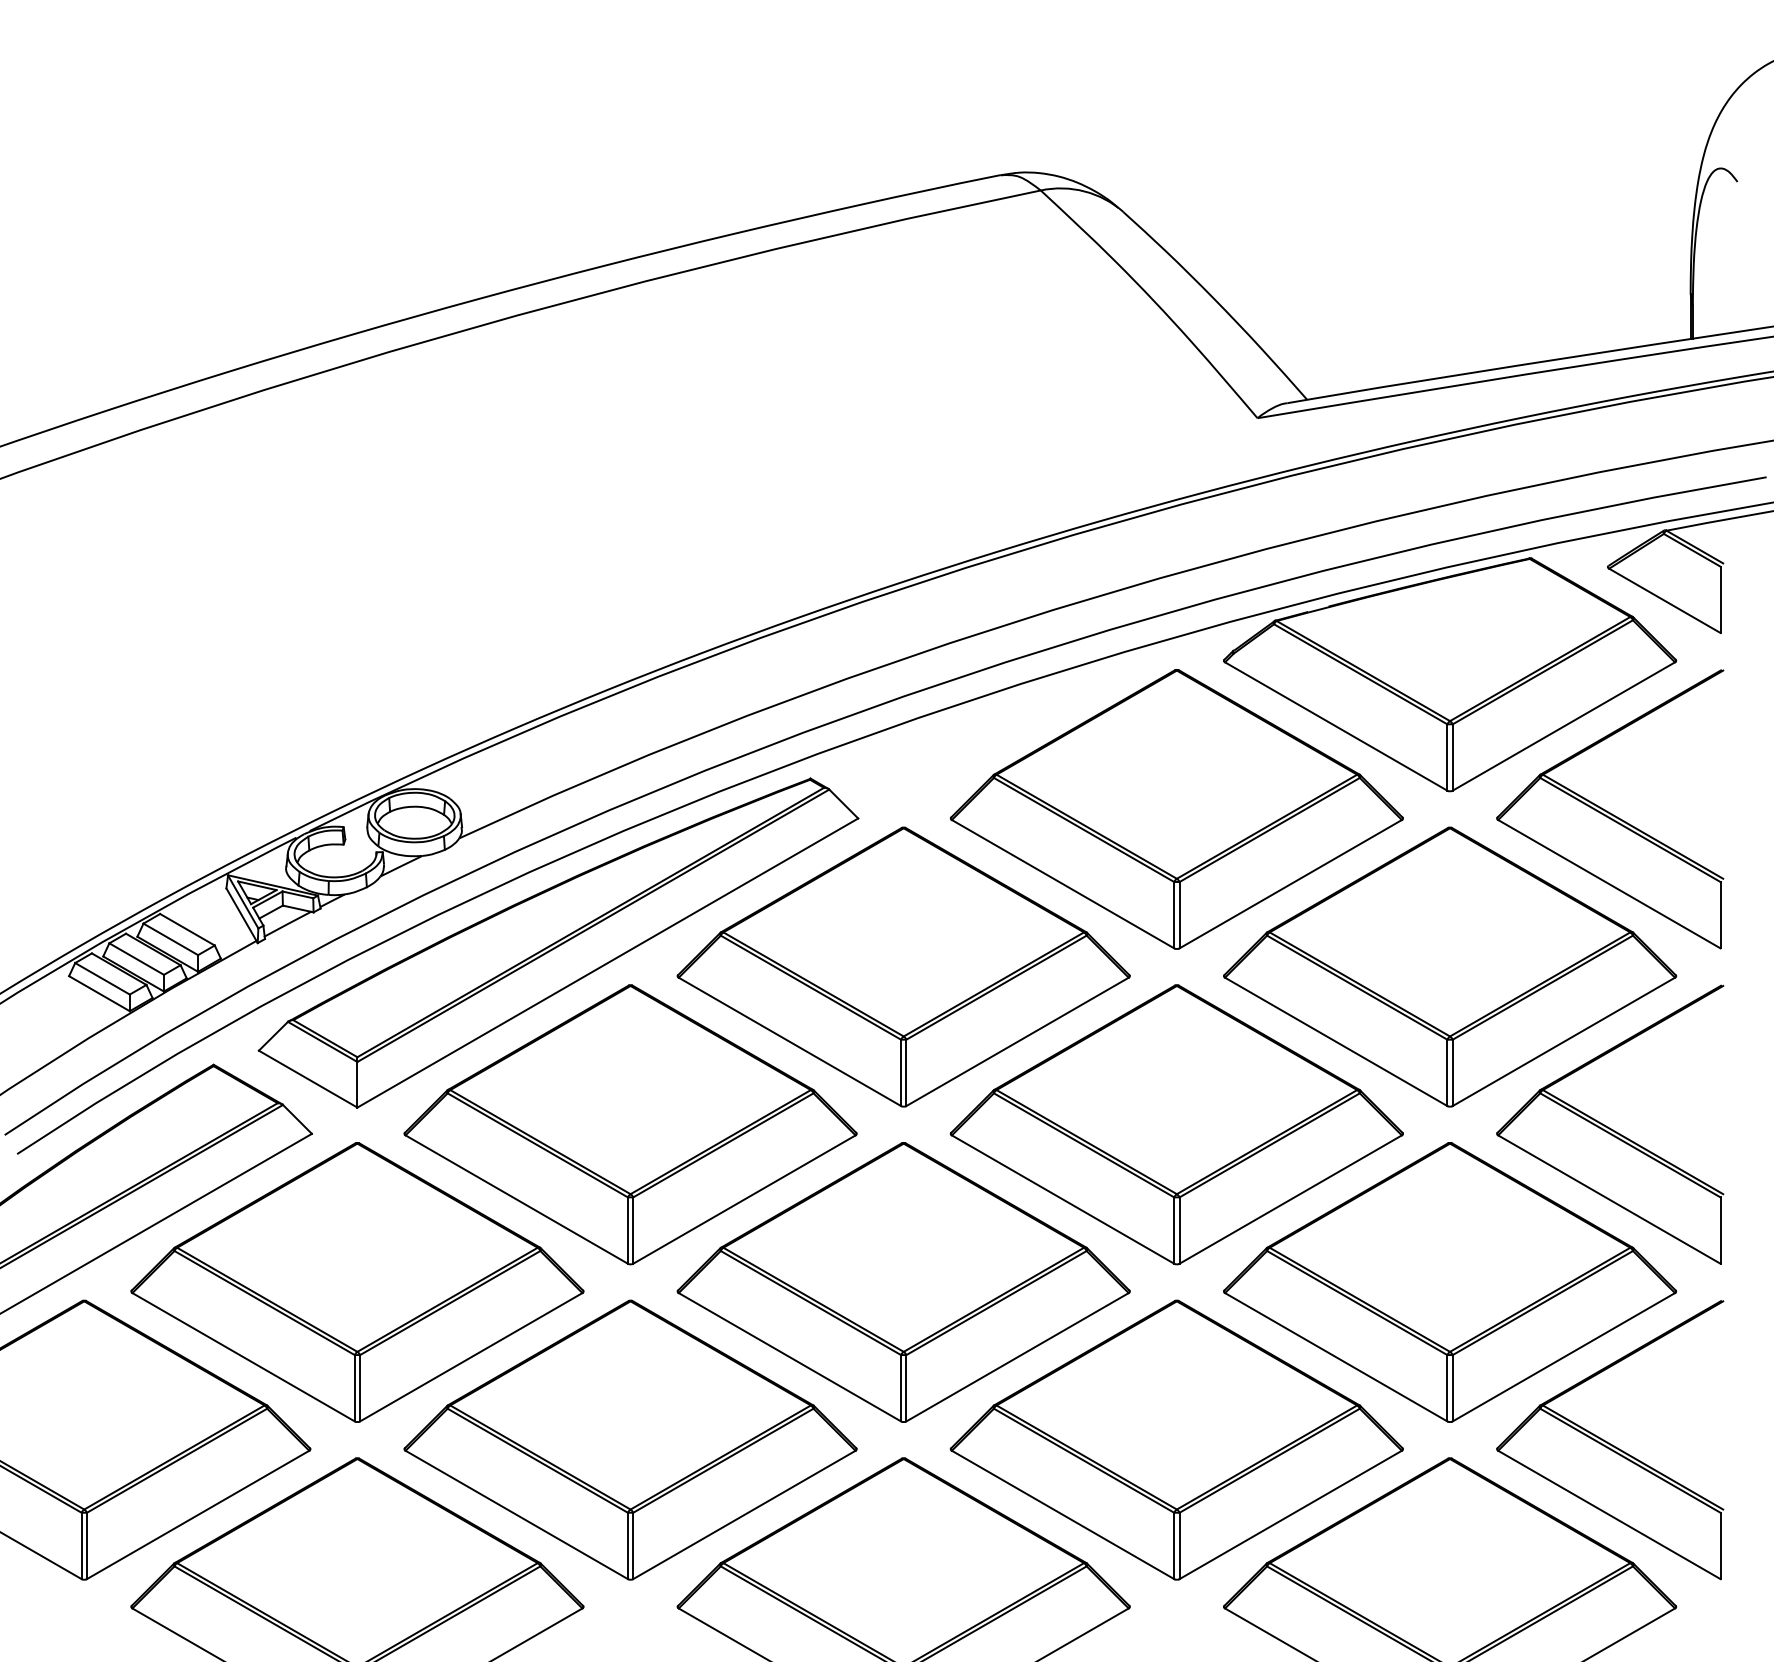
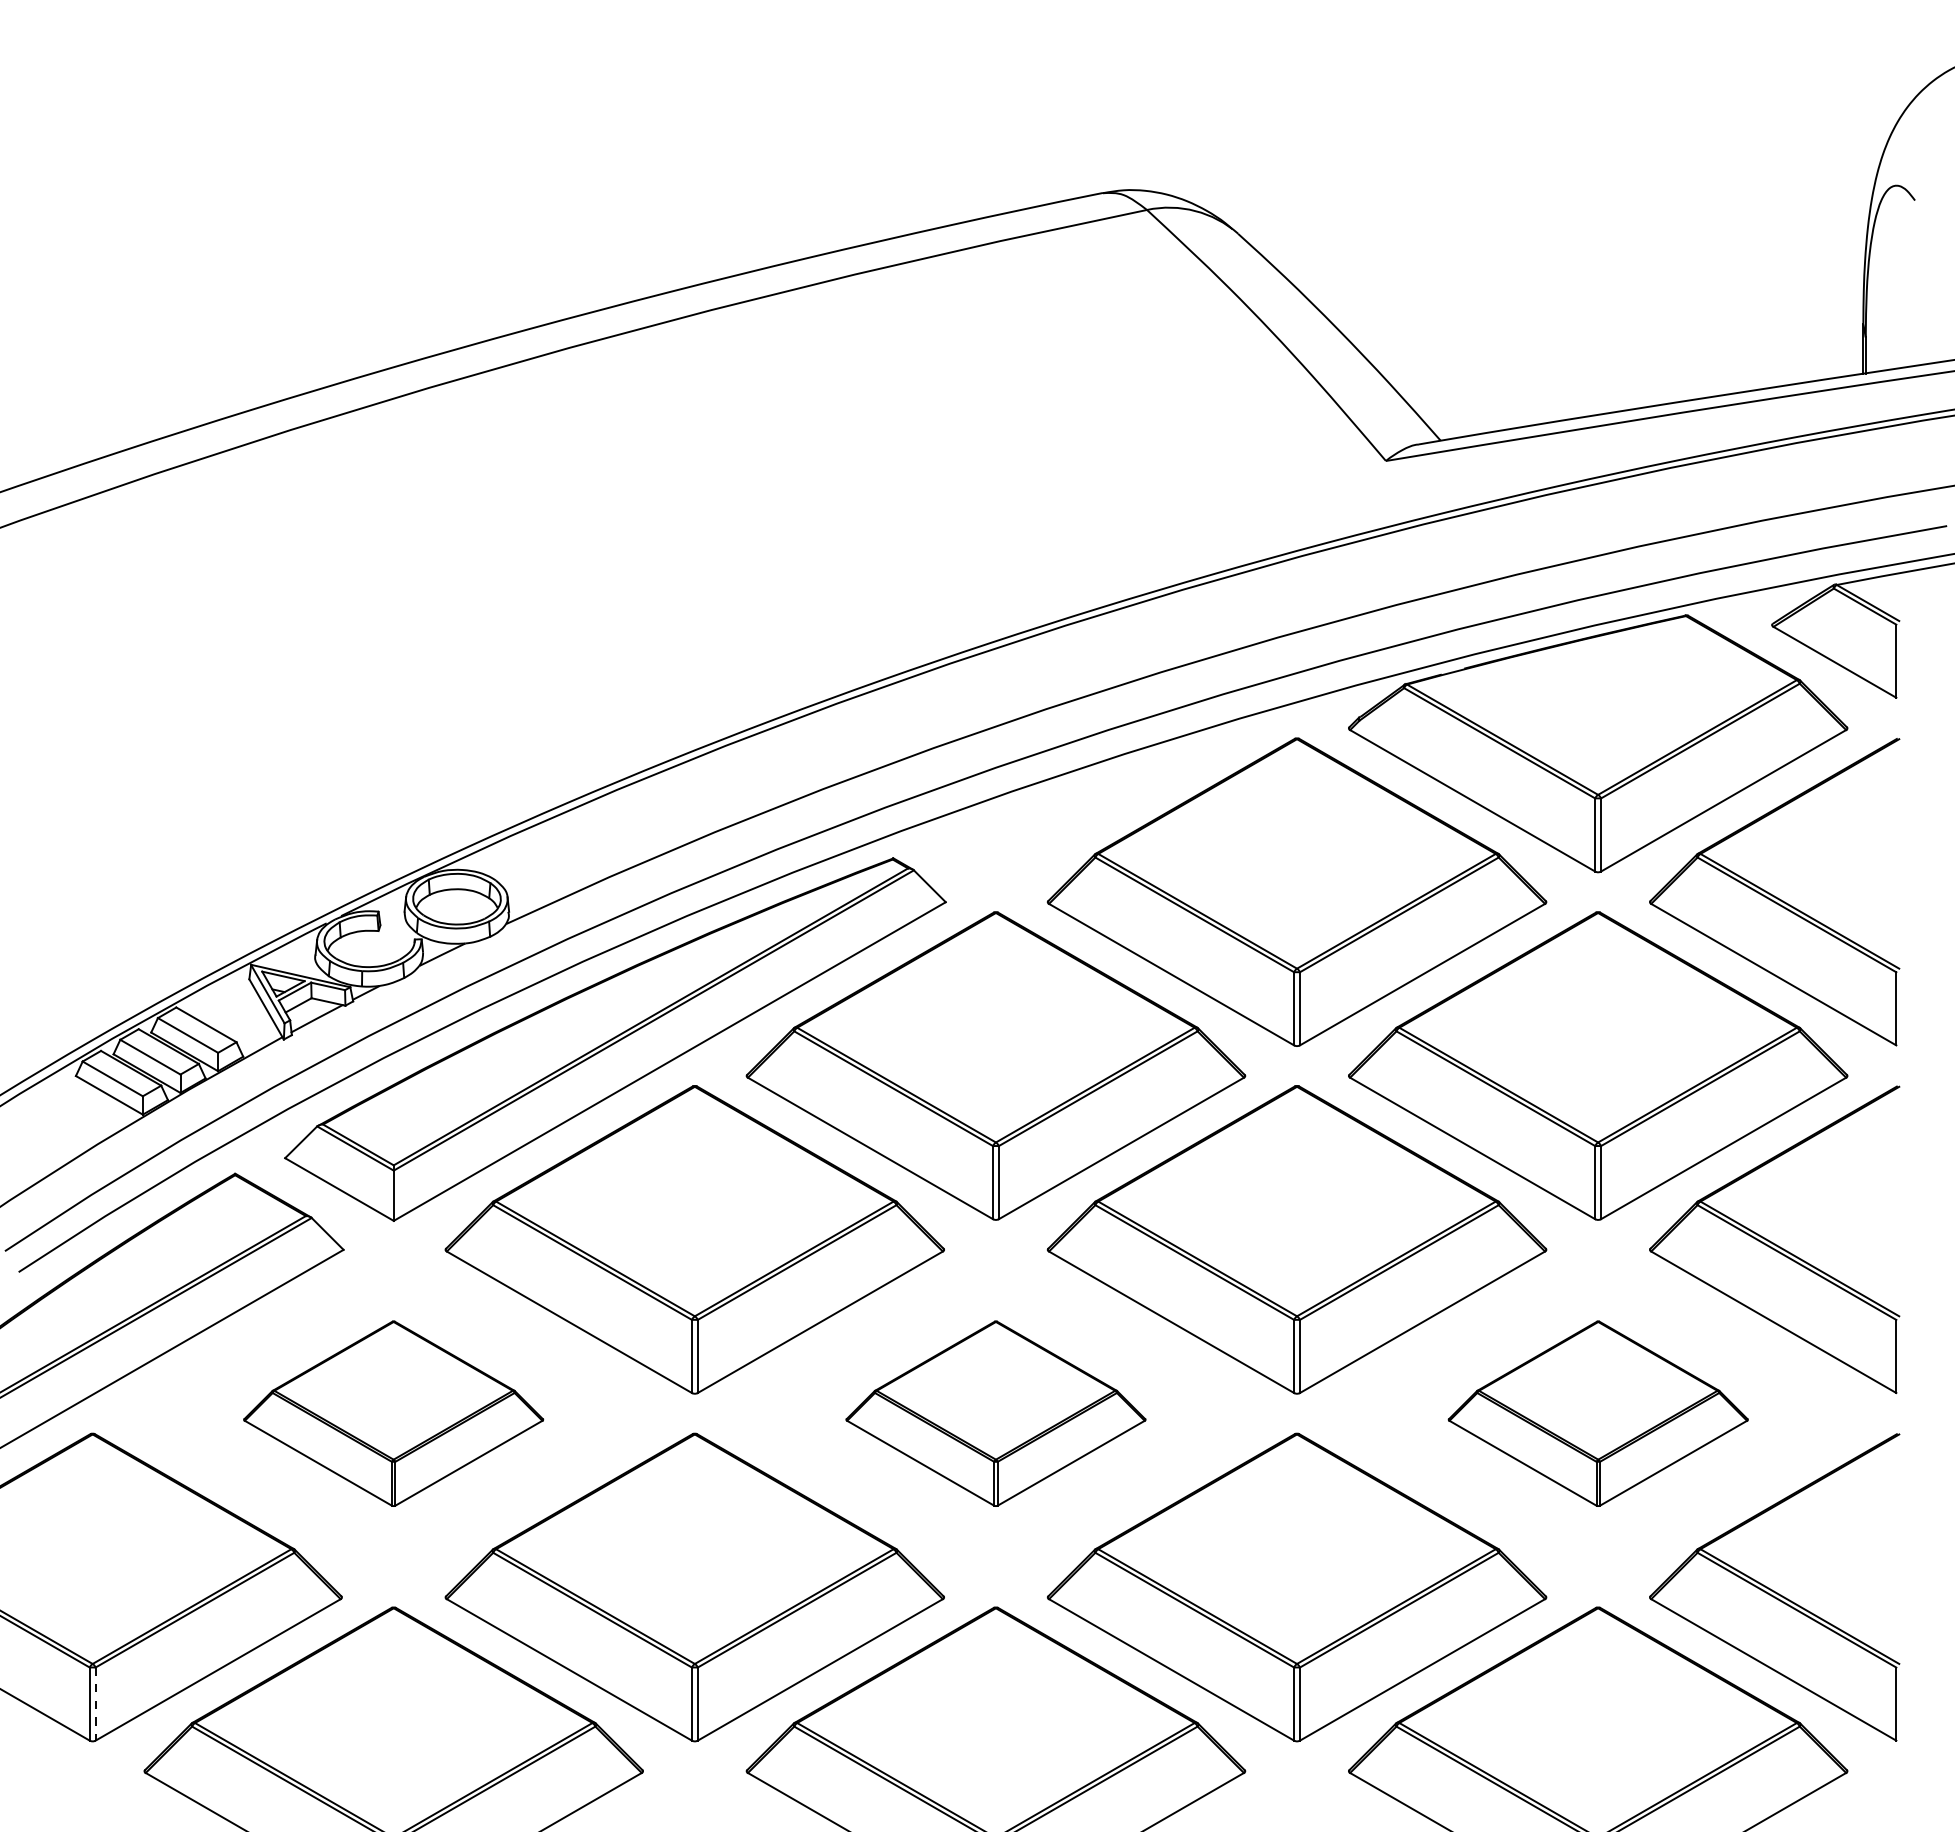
part: (357, 1282) -> (393, 1413), size x0.6
part: (903, 1282) -> (995, 1413), size x0.6
part: (1450, 1282) -> (1598, 1413), size x0.6
line: (86, 1546) -> (95, 1704), solid -> dashed

